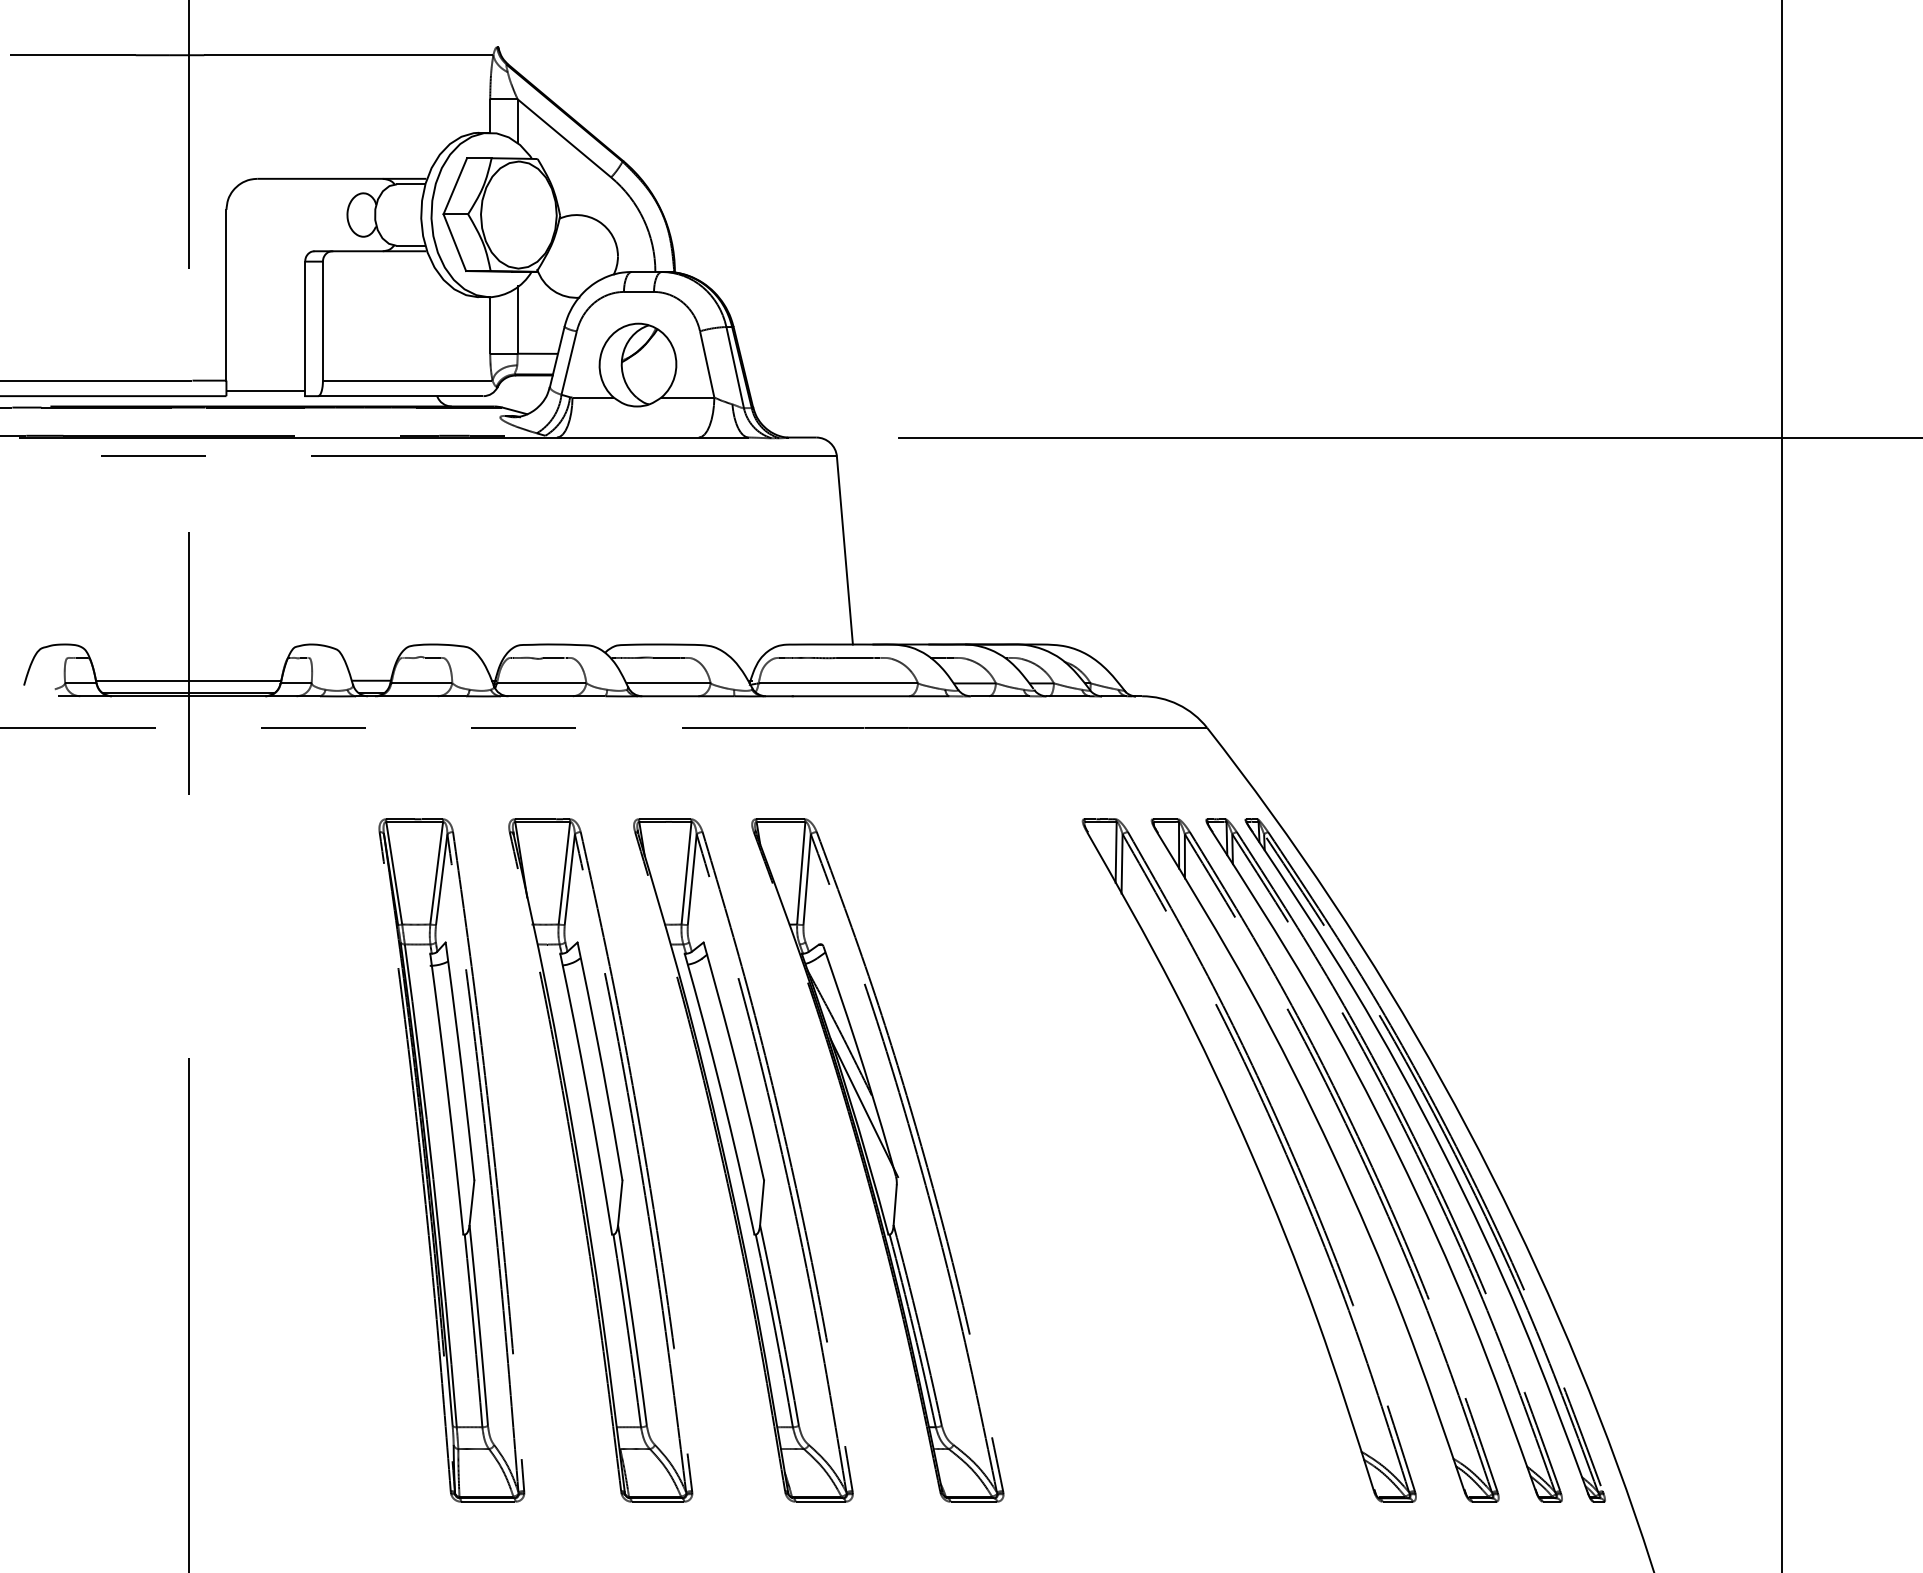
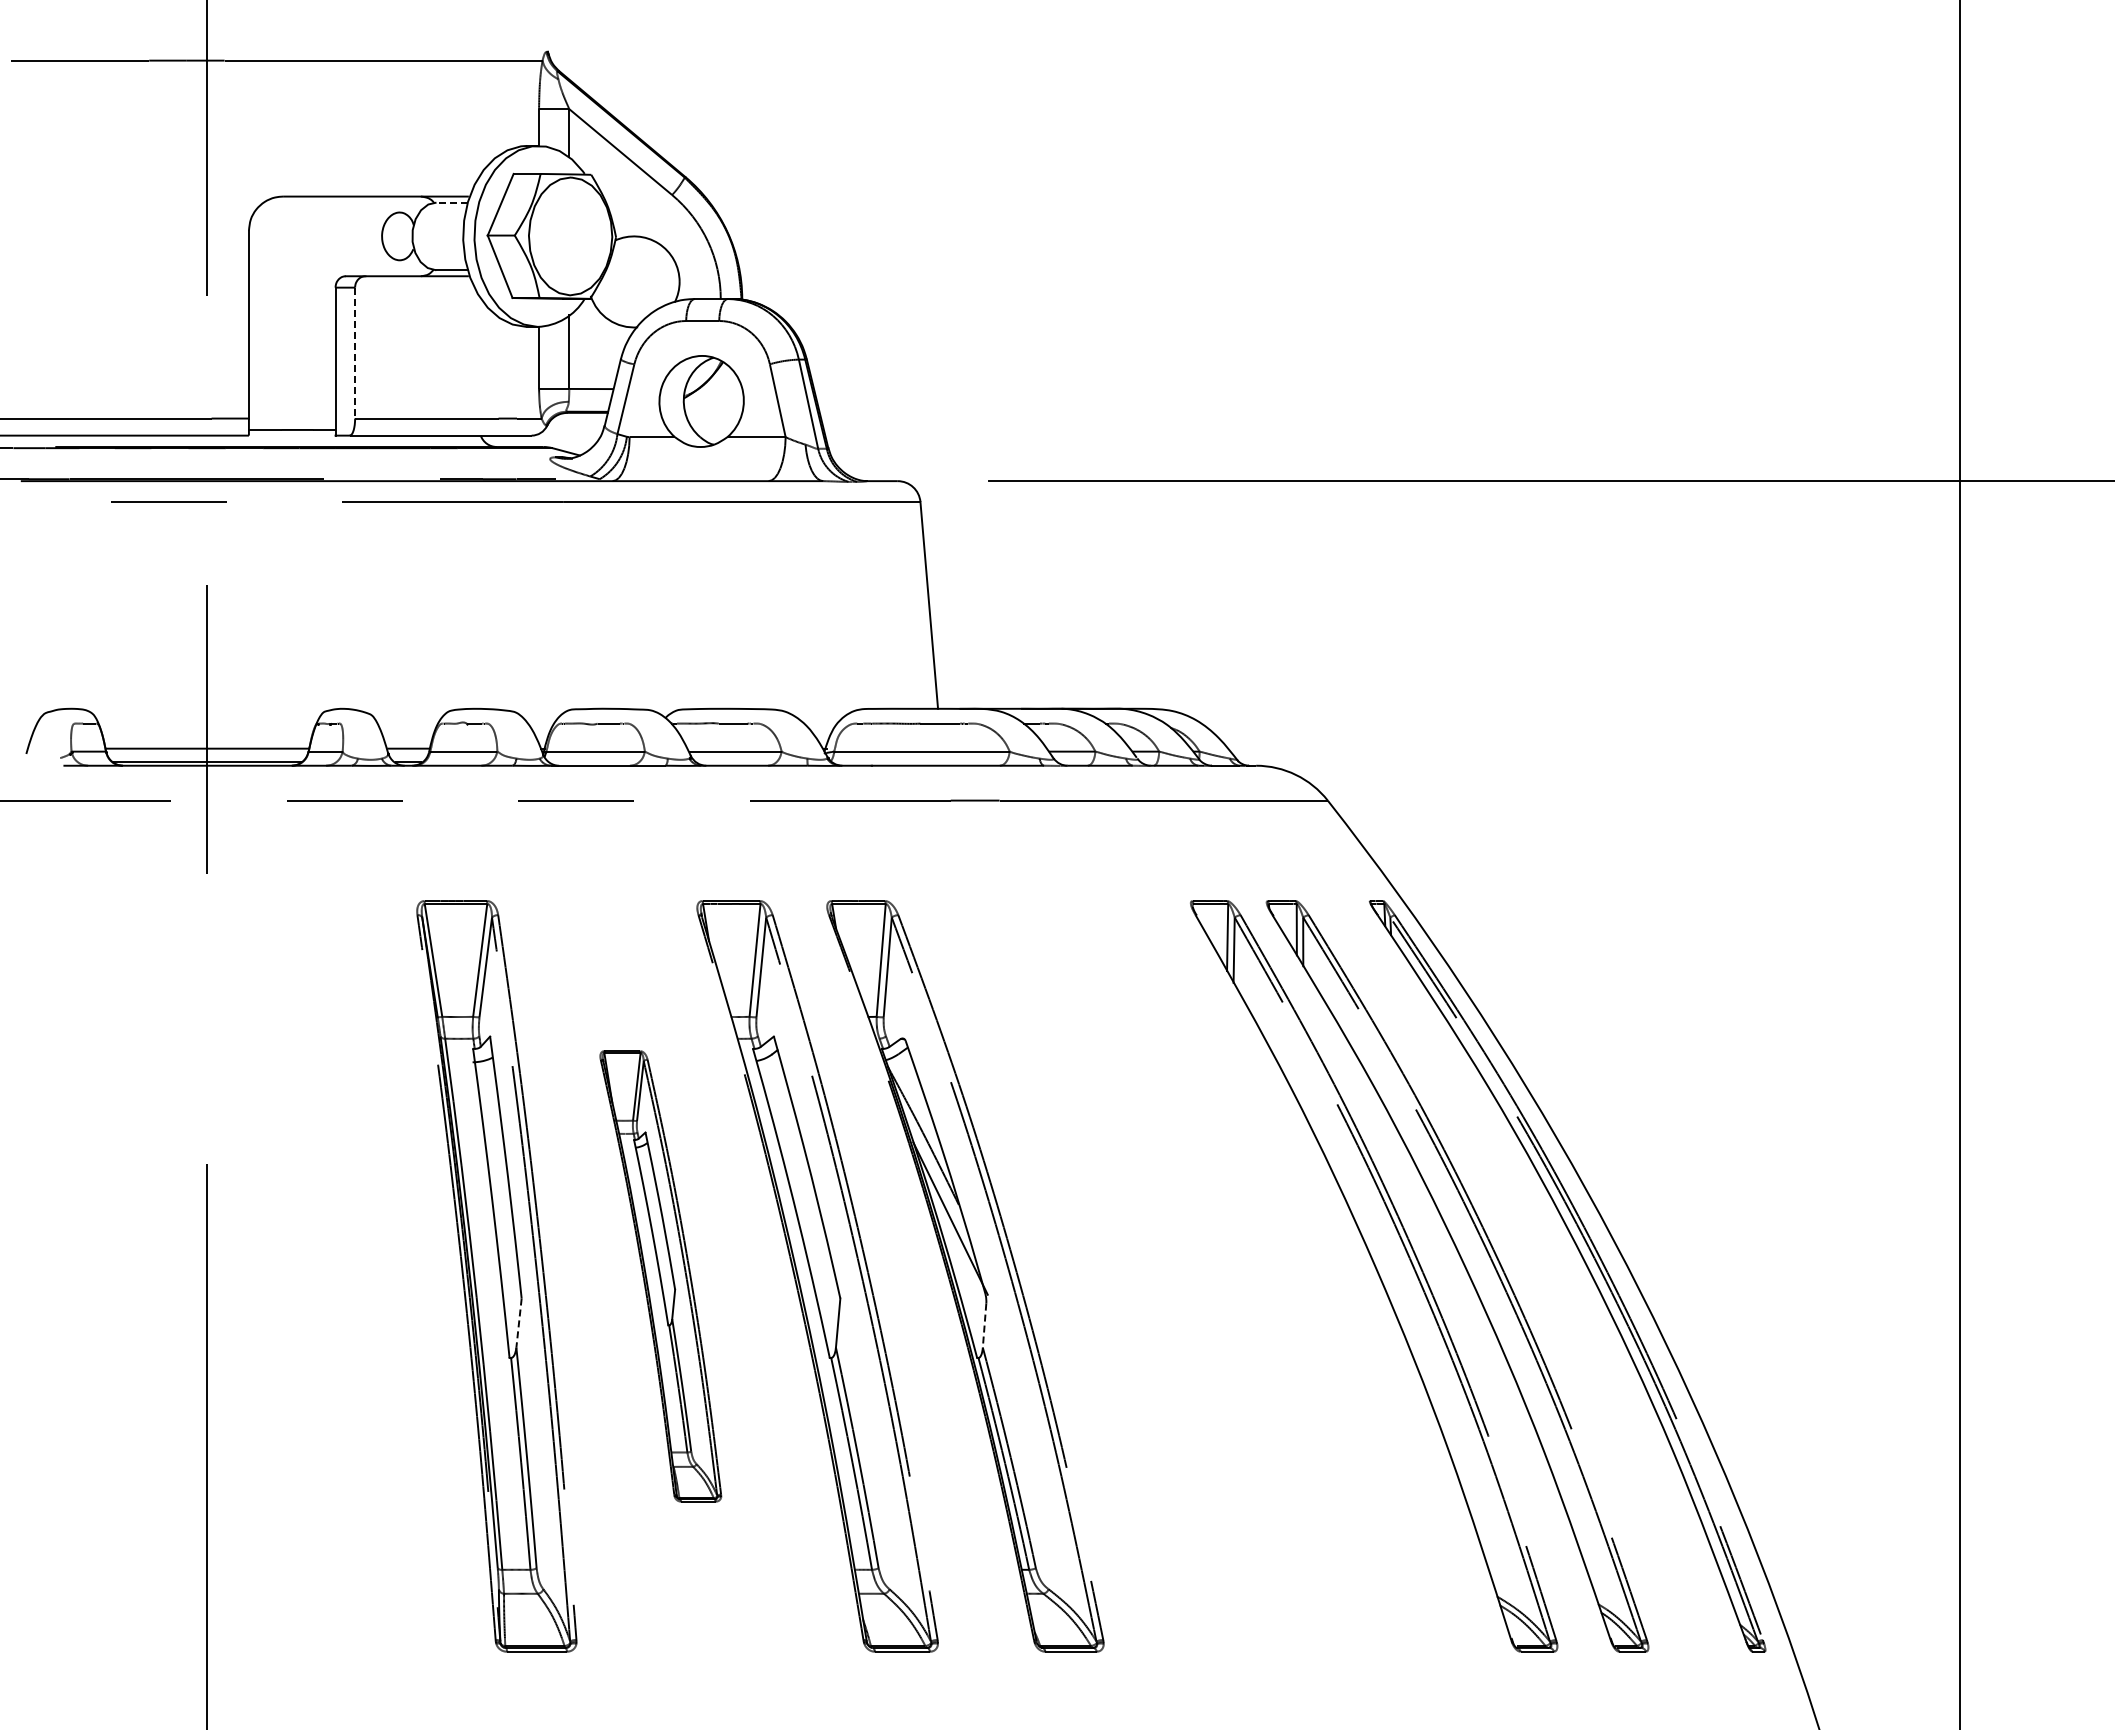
line: (411, 184) -> (452, 202), solid -> dashed
line: (323, 321) -> (355, 353), solid -> dashed
part: (1396, 1154) -> (1536, 1269), removed
part: (600, 1160) -> (660, 1276), size x0.6
line: (472, 1203) -> (519, 1323), solid -> dashed
line: (895, 1206) -> (984, 1326), solid -> dashed

